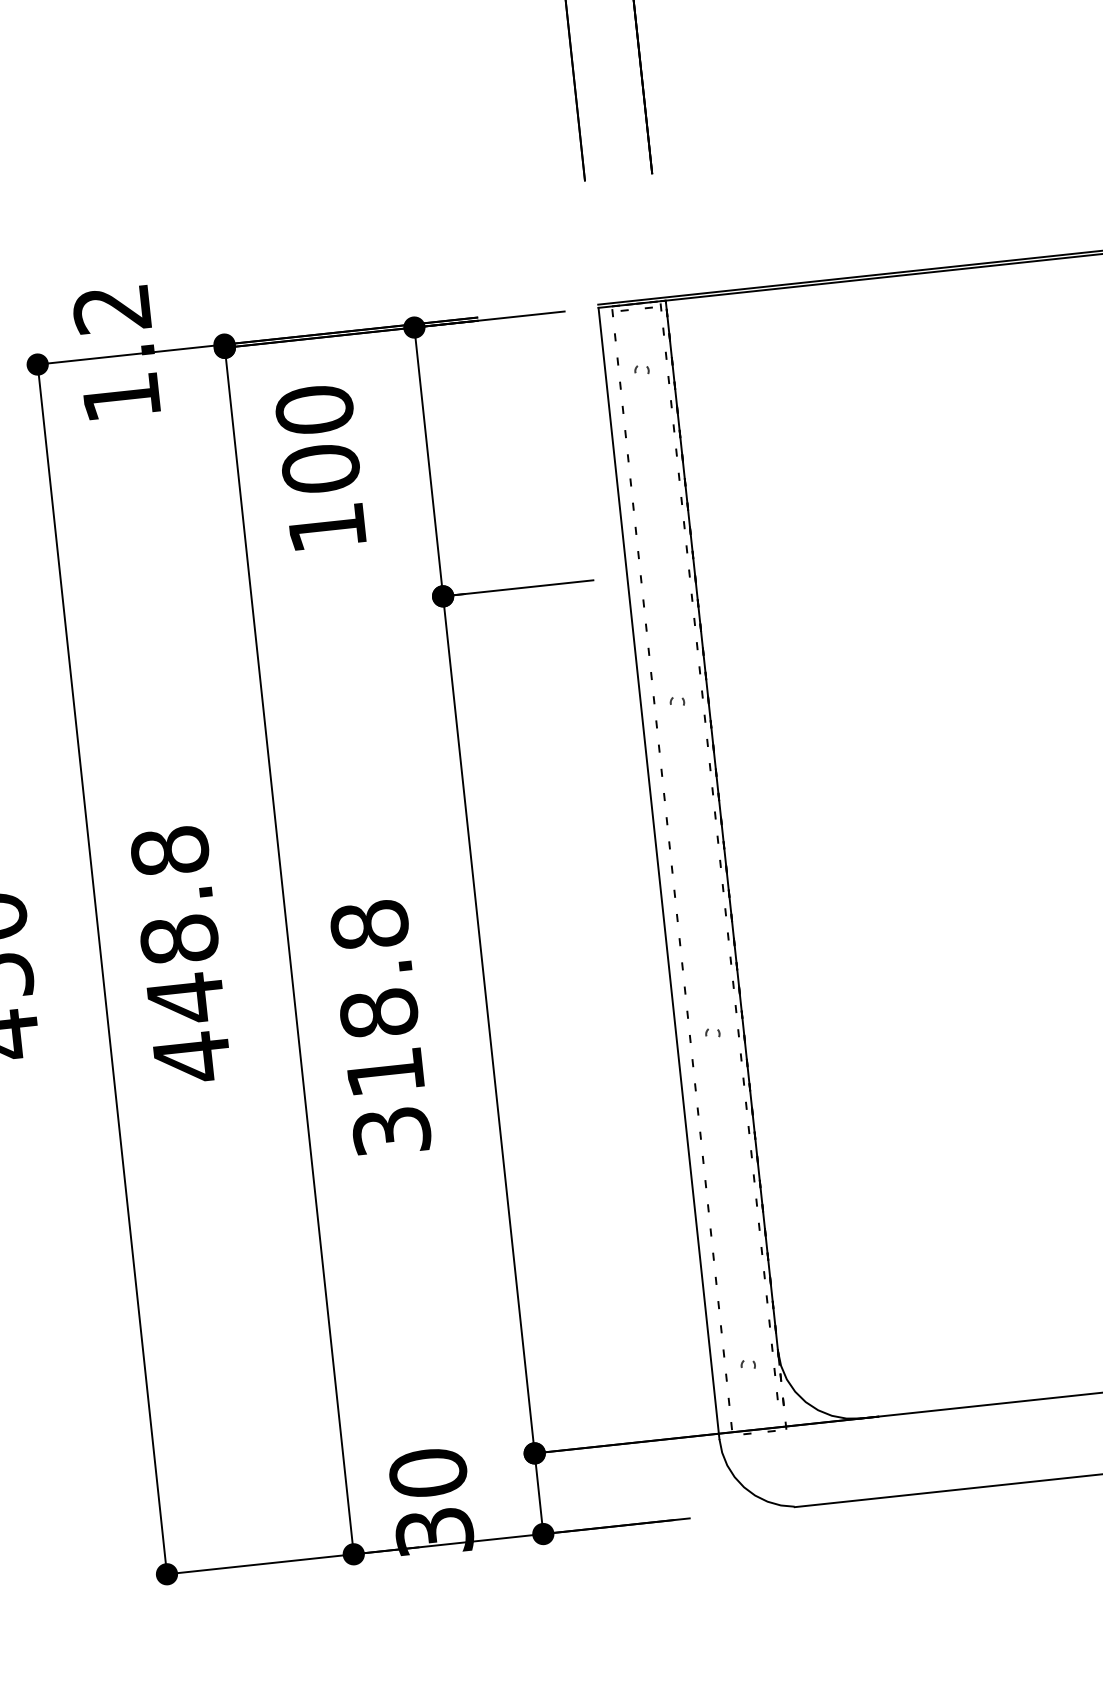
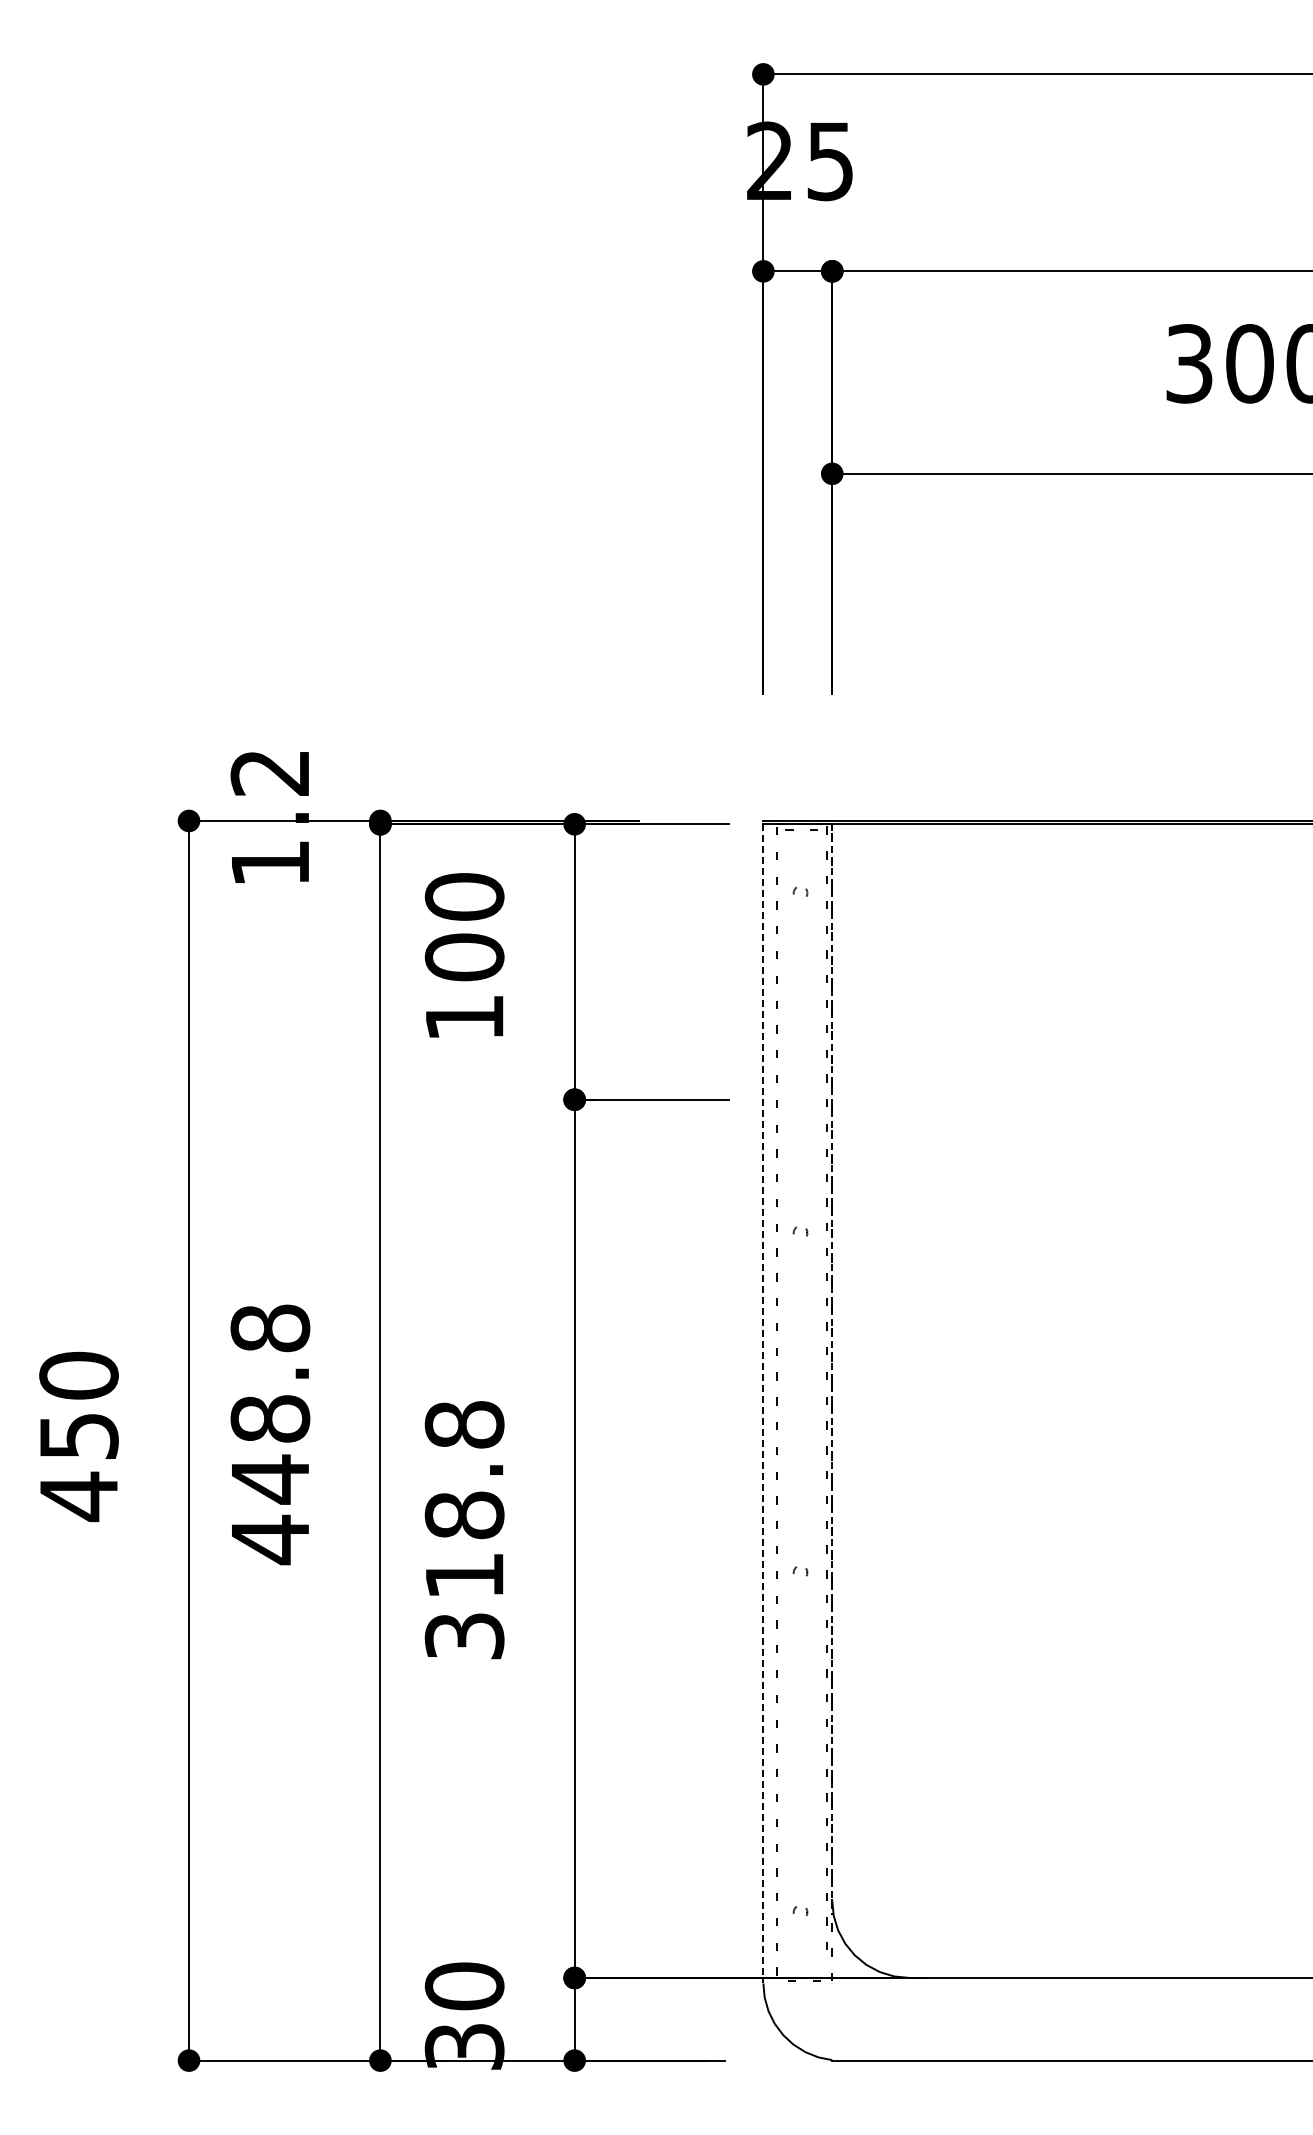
line: (722, 832) -> (832, 1369), solid -> dashed
line: (659, 873) -> (763, 1403), solid -> dashed

